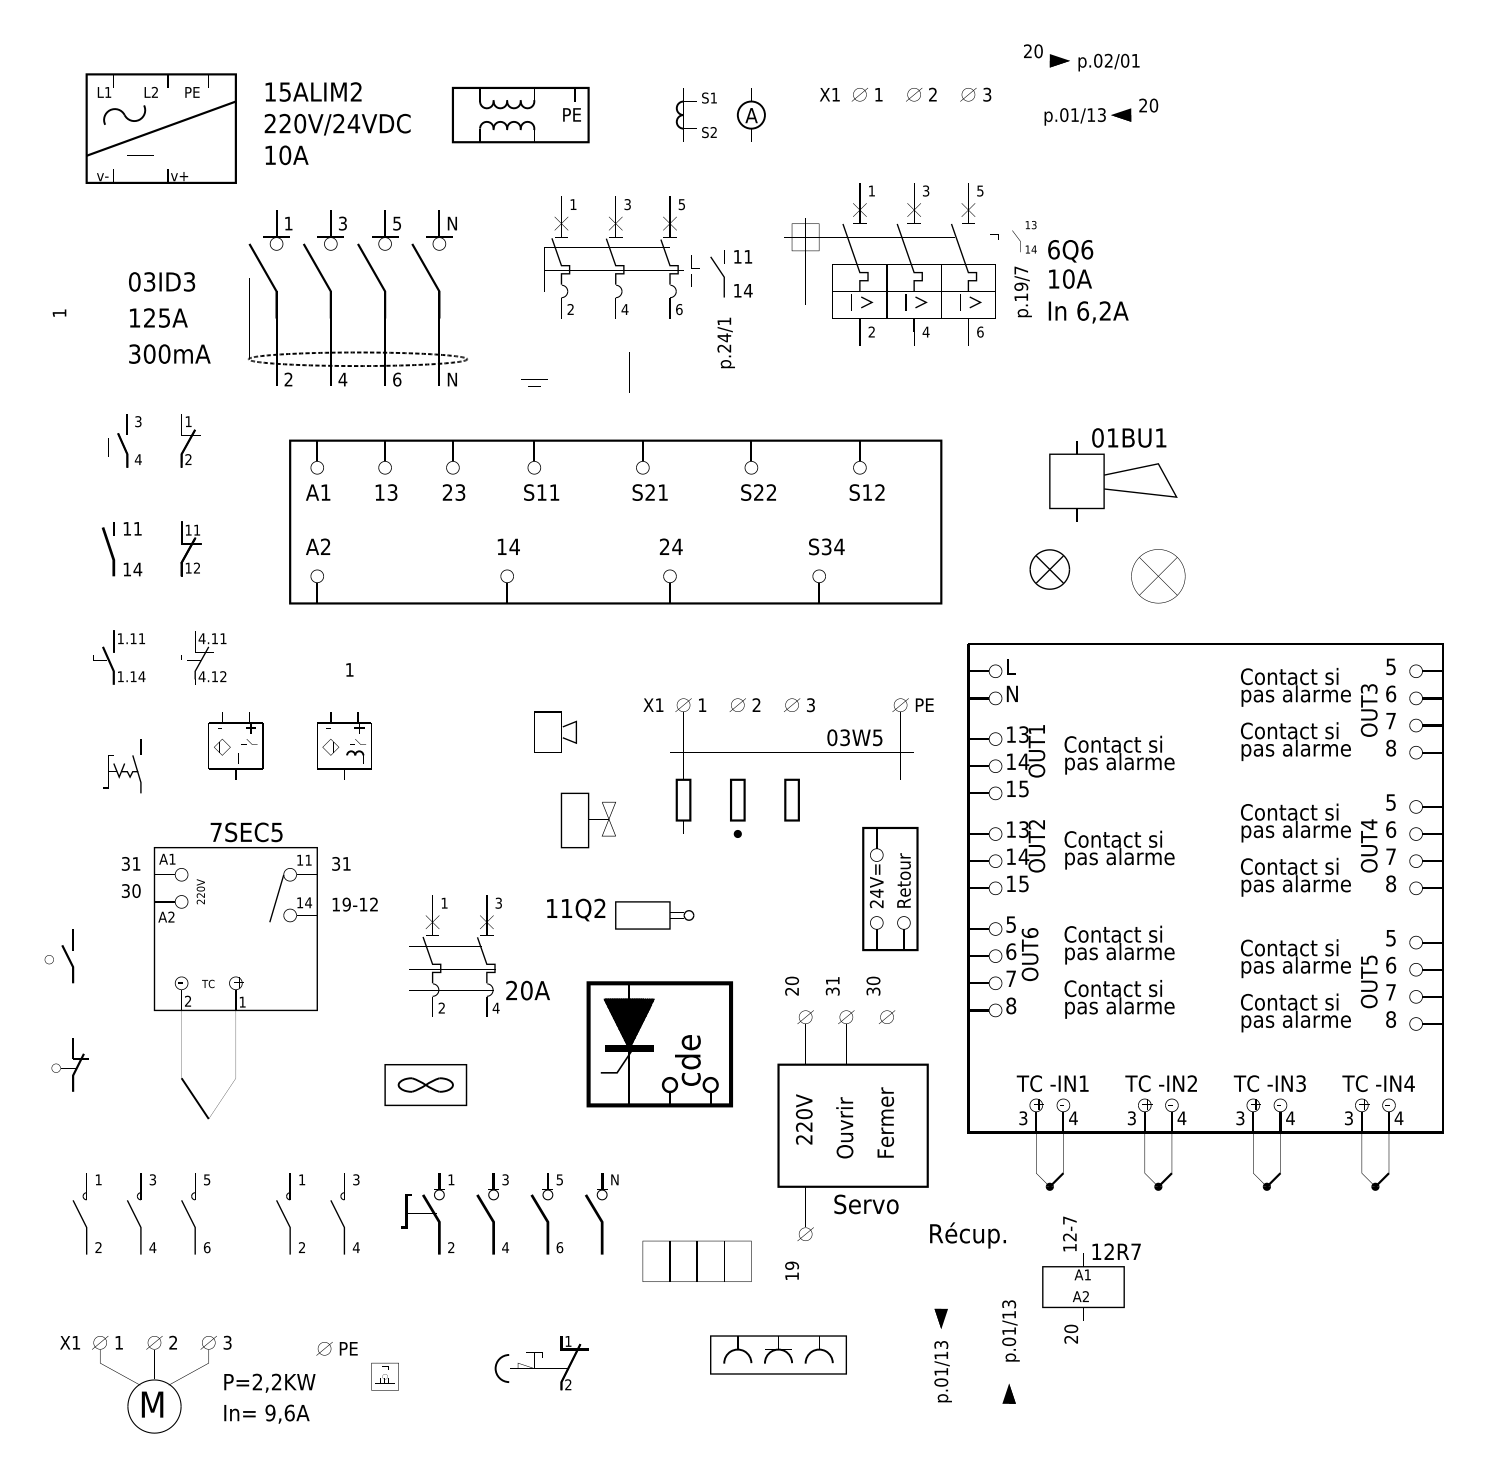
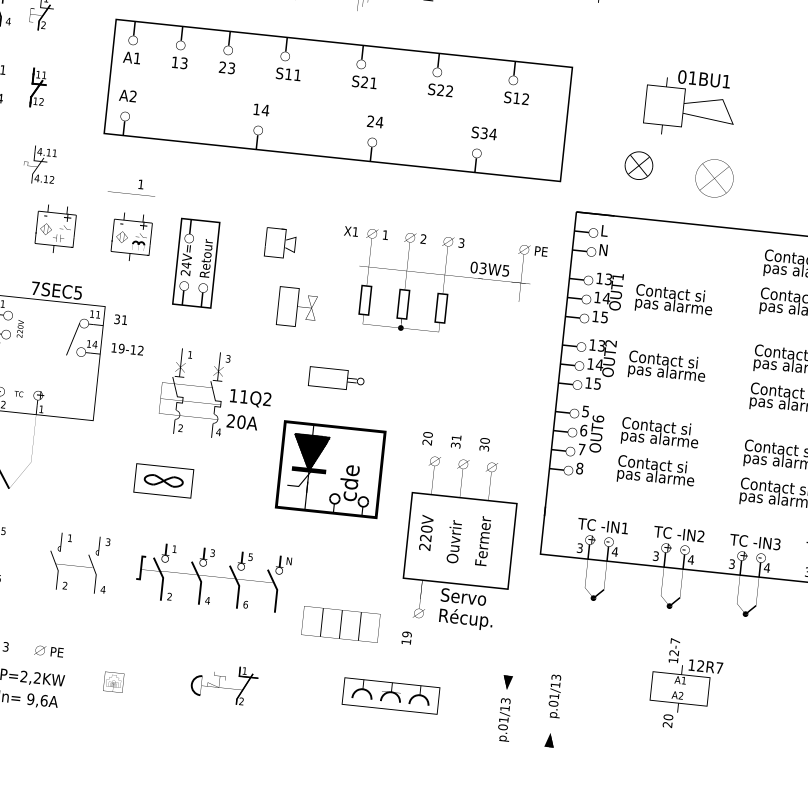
text: (890, 889) -> (196, 263), moved
text: (576, 909) -> (250, 398), moved
text: (967, 1235) -> (465, 619), moved
text: (1091, 1279) -> (686, 684), moved
text: (336, 1348) -> (48, 651), moved

